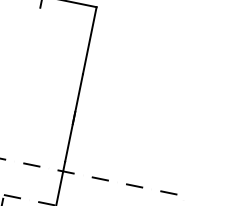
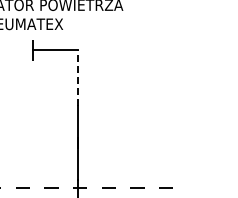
line: (89, 39) -> (77, 77), solid -> dashed

